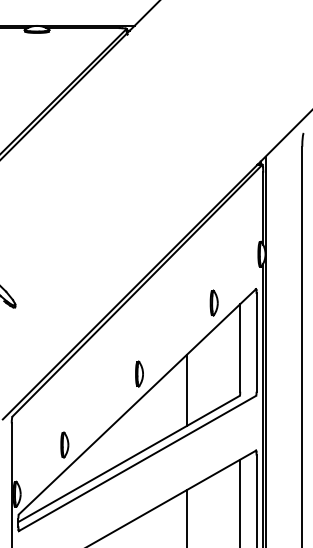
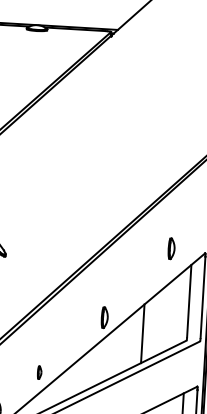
part: (213, 302) -> (171, 248), moved
part: (64, 444) -> (39, 372), size x0.6

